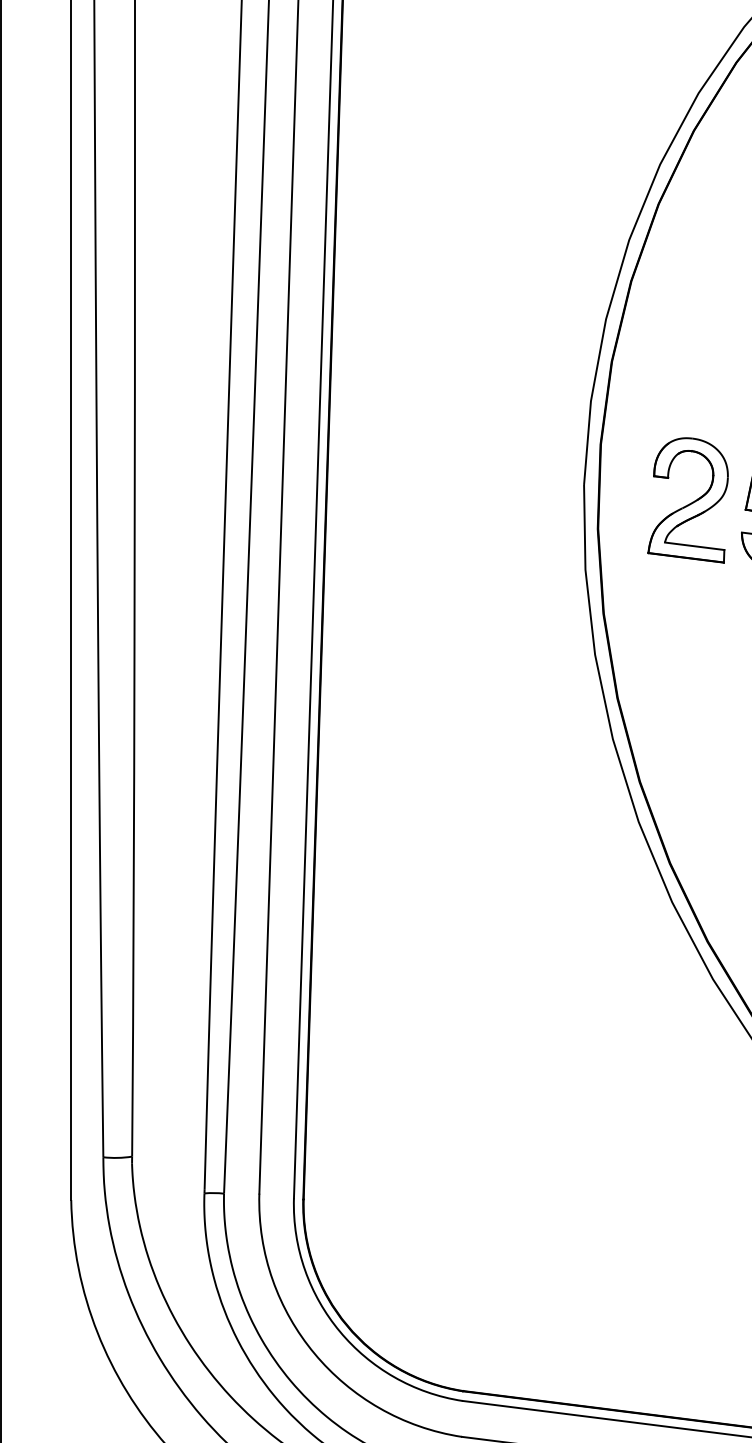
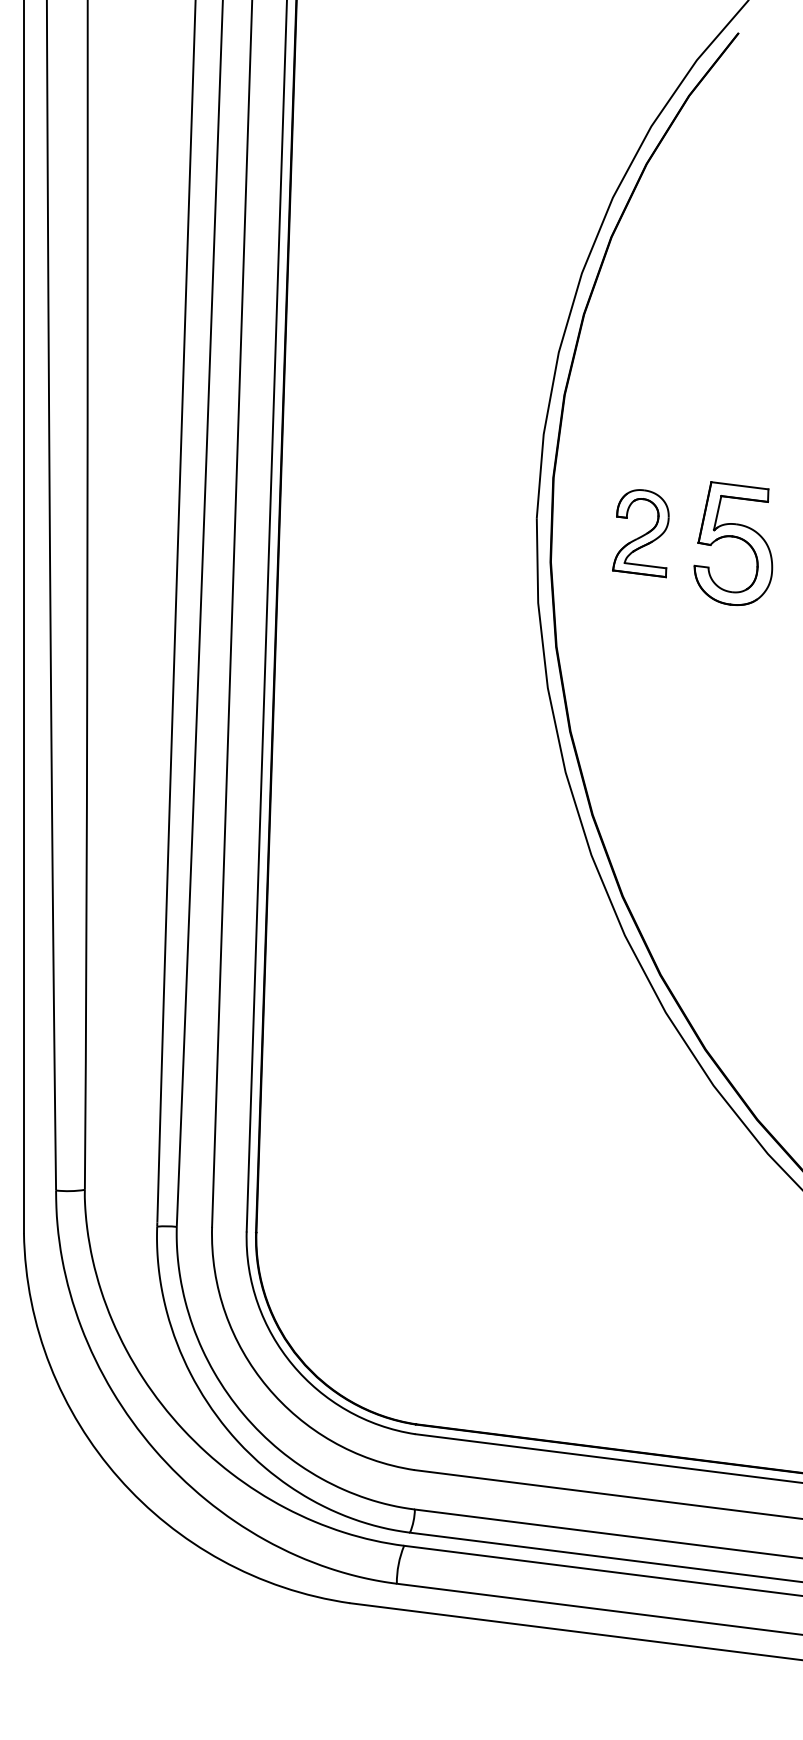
part: (687, 500) -> (640, 533), size x0.7

